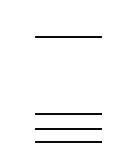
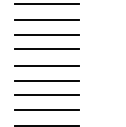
line: (68, 8) -> (47, 20), added
line: (68, 22) -> (47, 34), added
line: (68, 54) -> (47, 66), added
line: (68, 69) -> (47, 81), added
line: (68, 83) -> (47, 95), added
line: (68, 98) -> (47, 110), added

